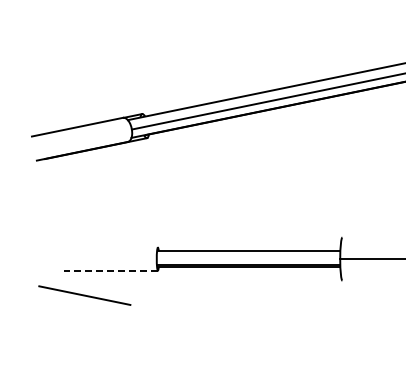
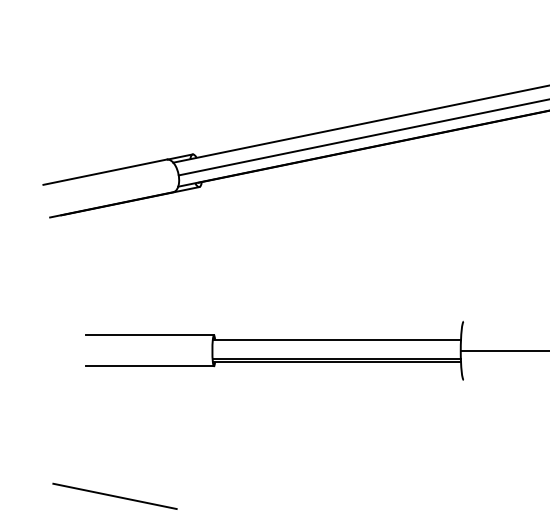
line: (110, 247) -> (149, 335), added
line: (110, 270) -> (149, 366), dashed -> solid
line: (84, 295) -> (114, 496), moved

